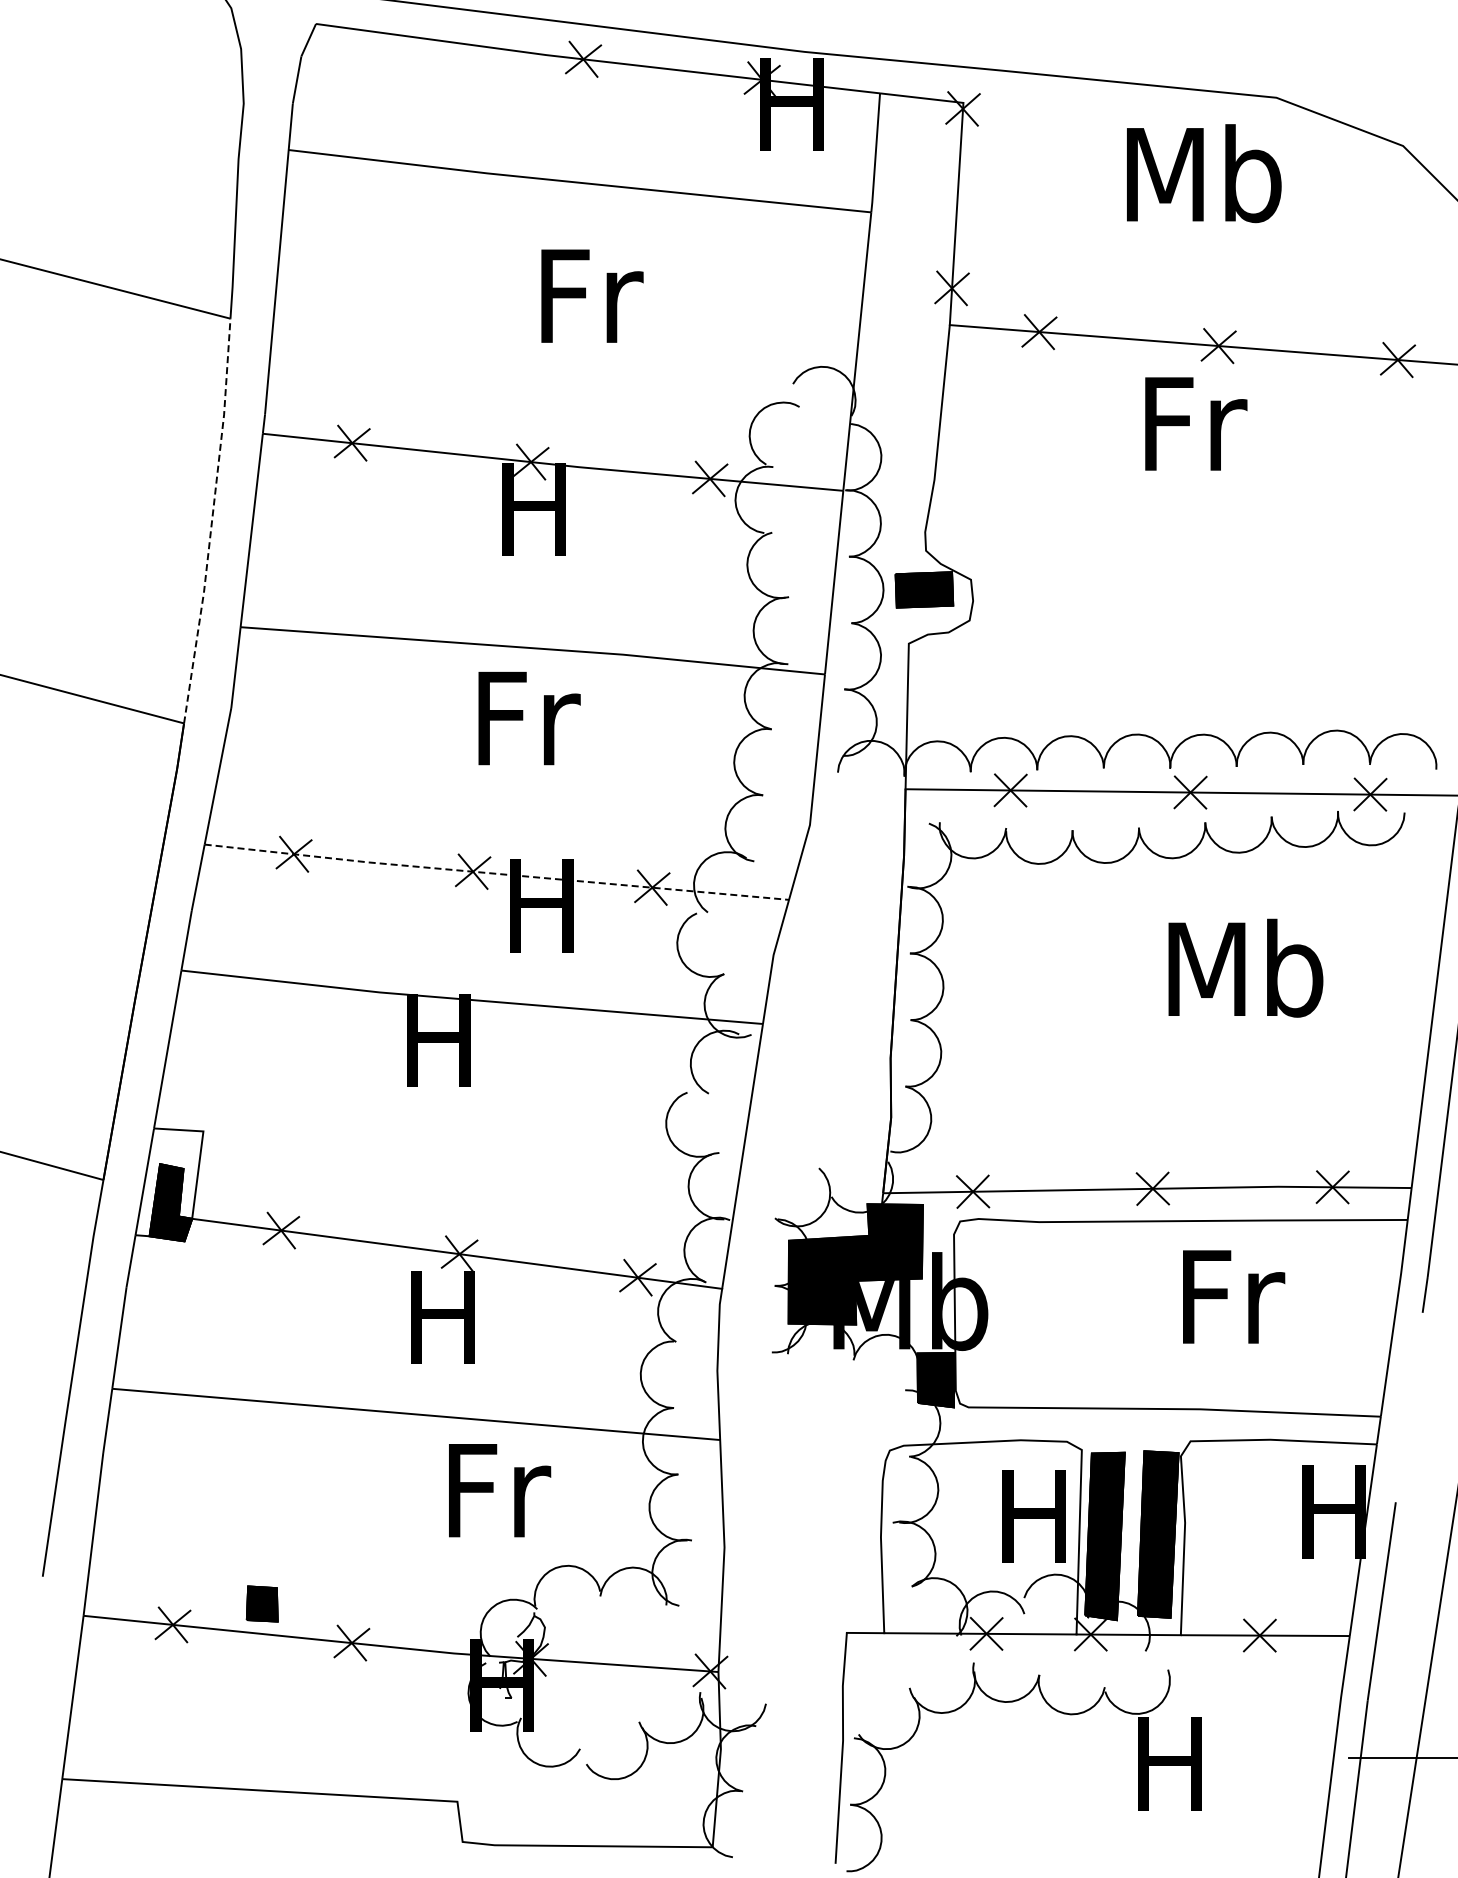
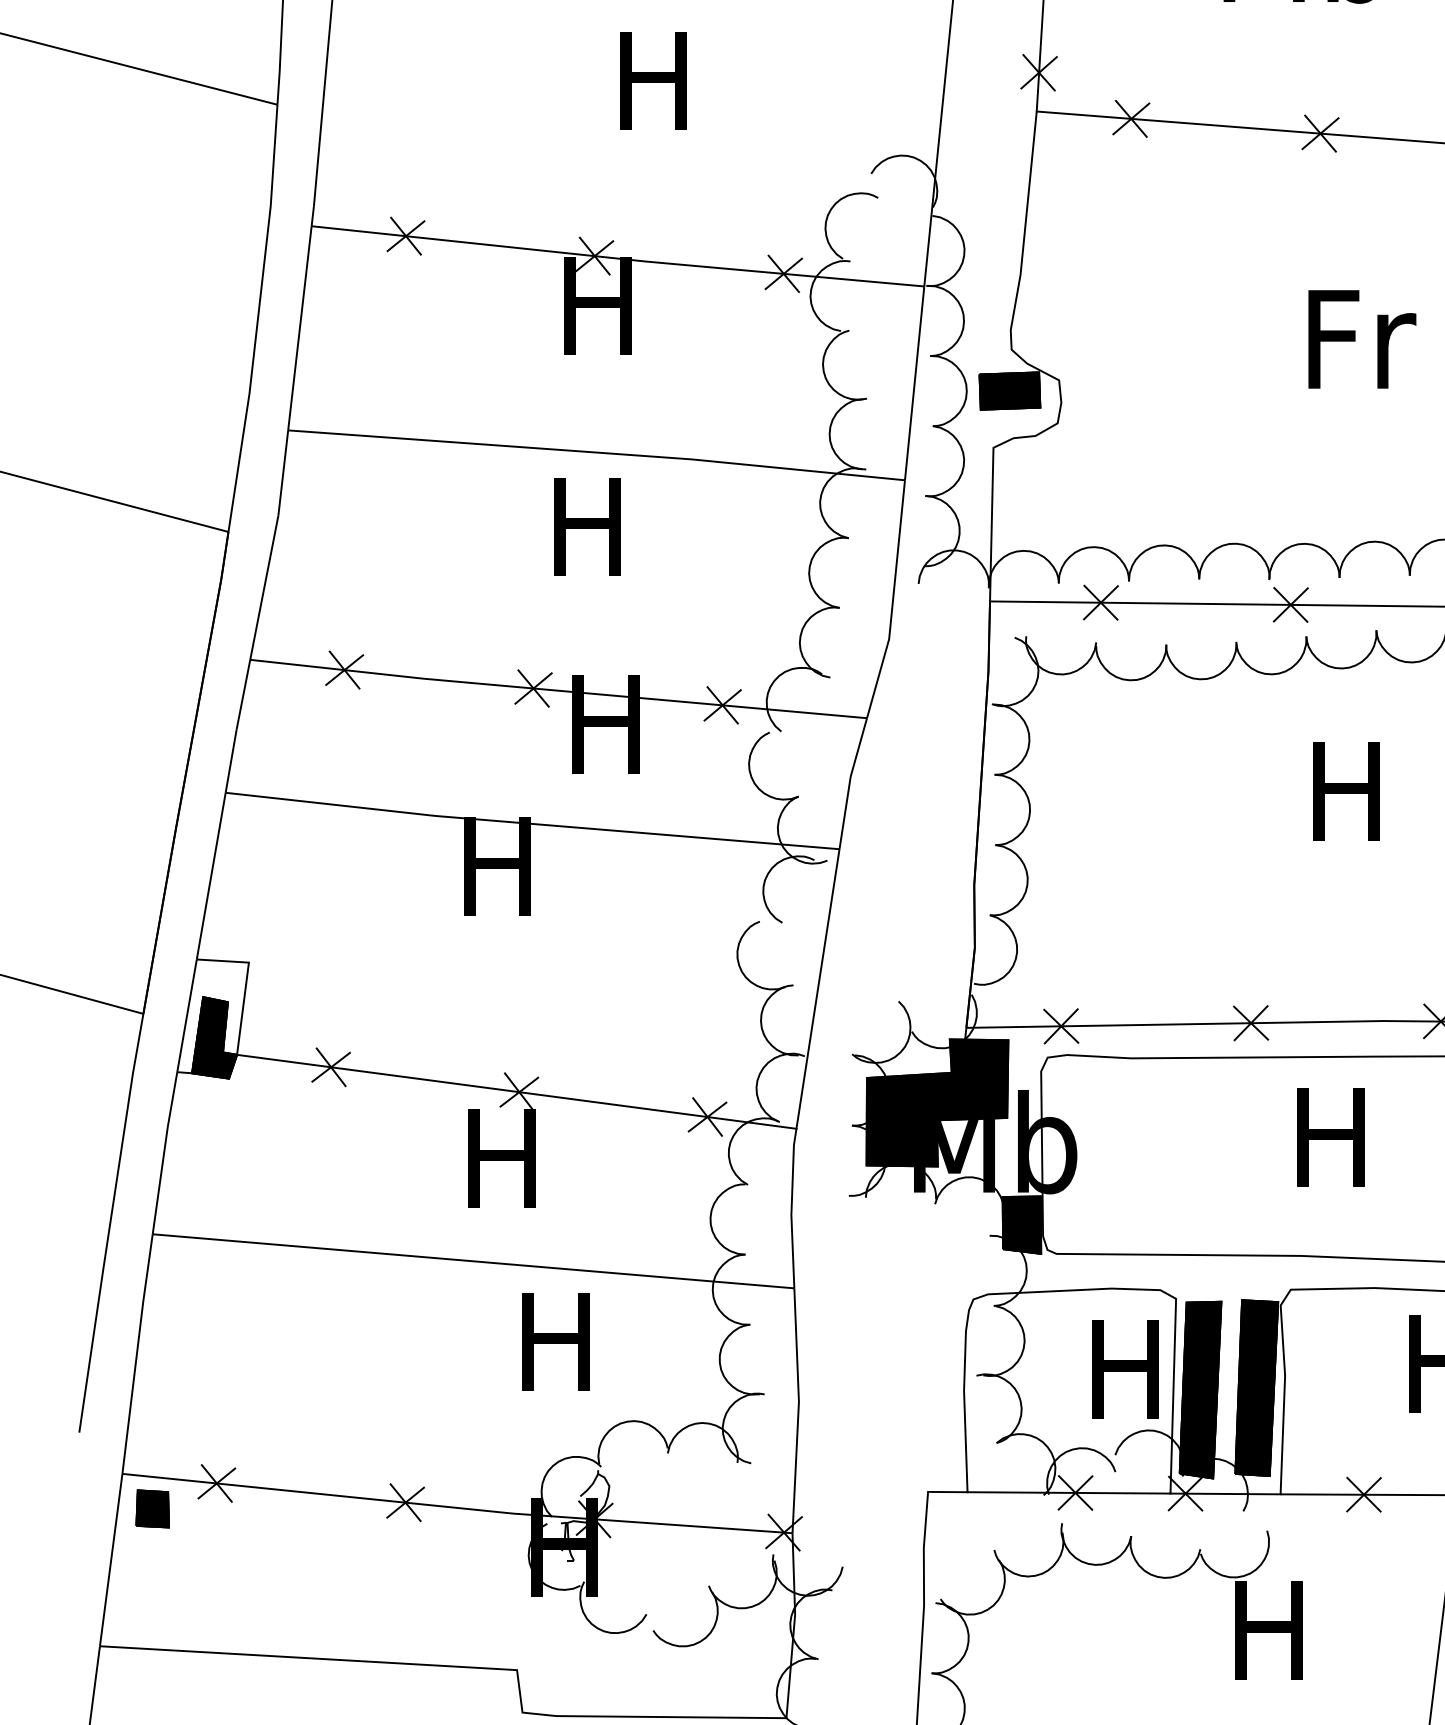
text: (592, 295) -> (659, 80), Fr -> H
text: (1196, 423) -> (1362, 338), moved
line: (212, 521) -> (258, 318), dashed -> solid
text: (529, 718) -> (593, 526), Fr -> H
line: (497, 873) -> (559, 690), dashed -> solid
text: (1245, 967) -> (1348, 789), Mb -> H
text: (1234, 1296) -> (1337, 1136), Fr -> H
text: (500, 1490) -> (562, 1341), Fr -> H
part: (261, 1603) -> (151, 1508), moved

